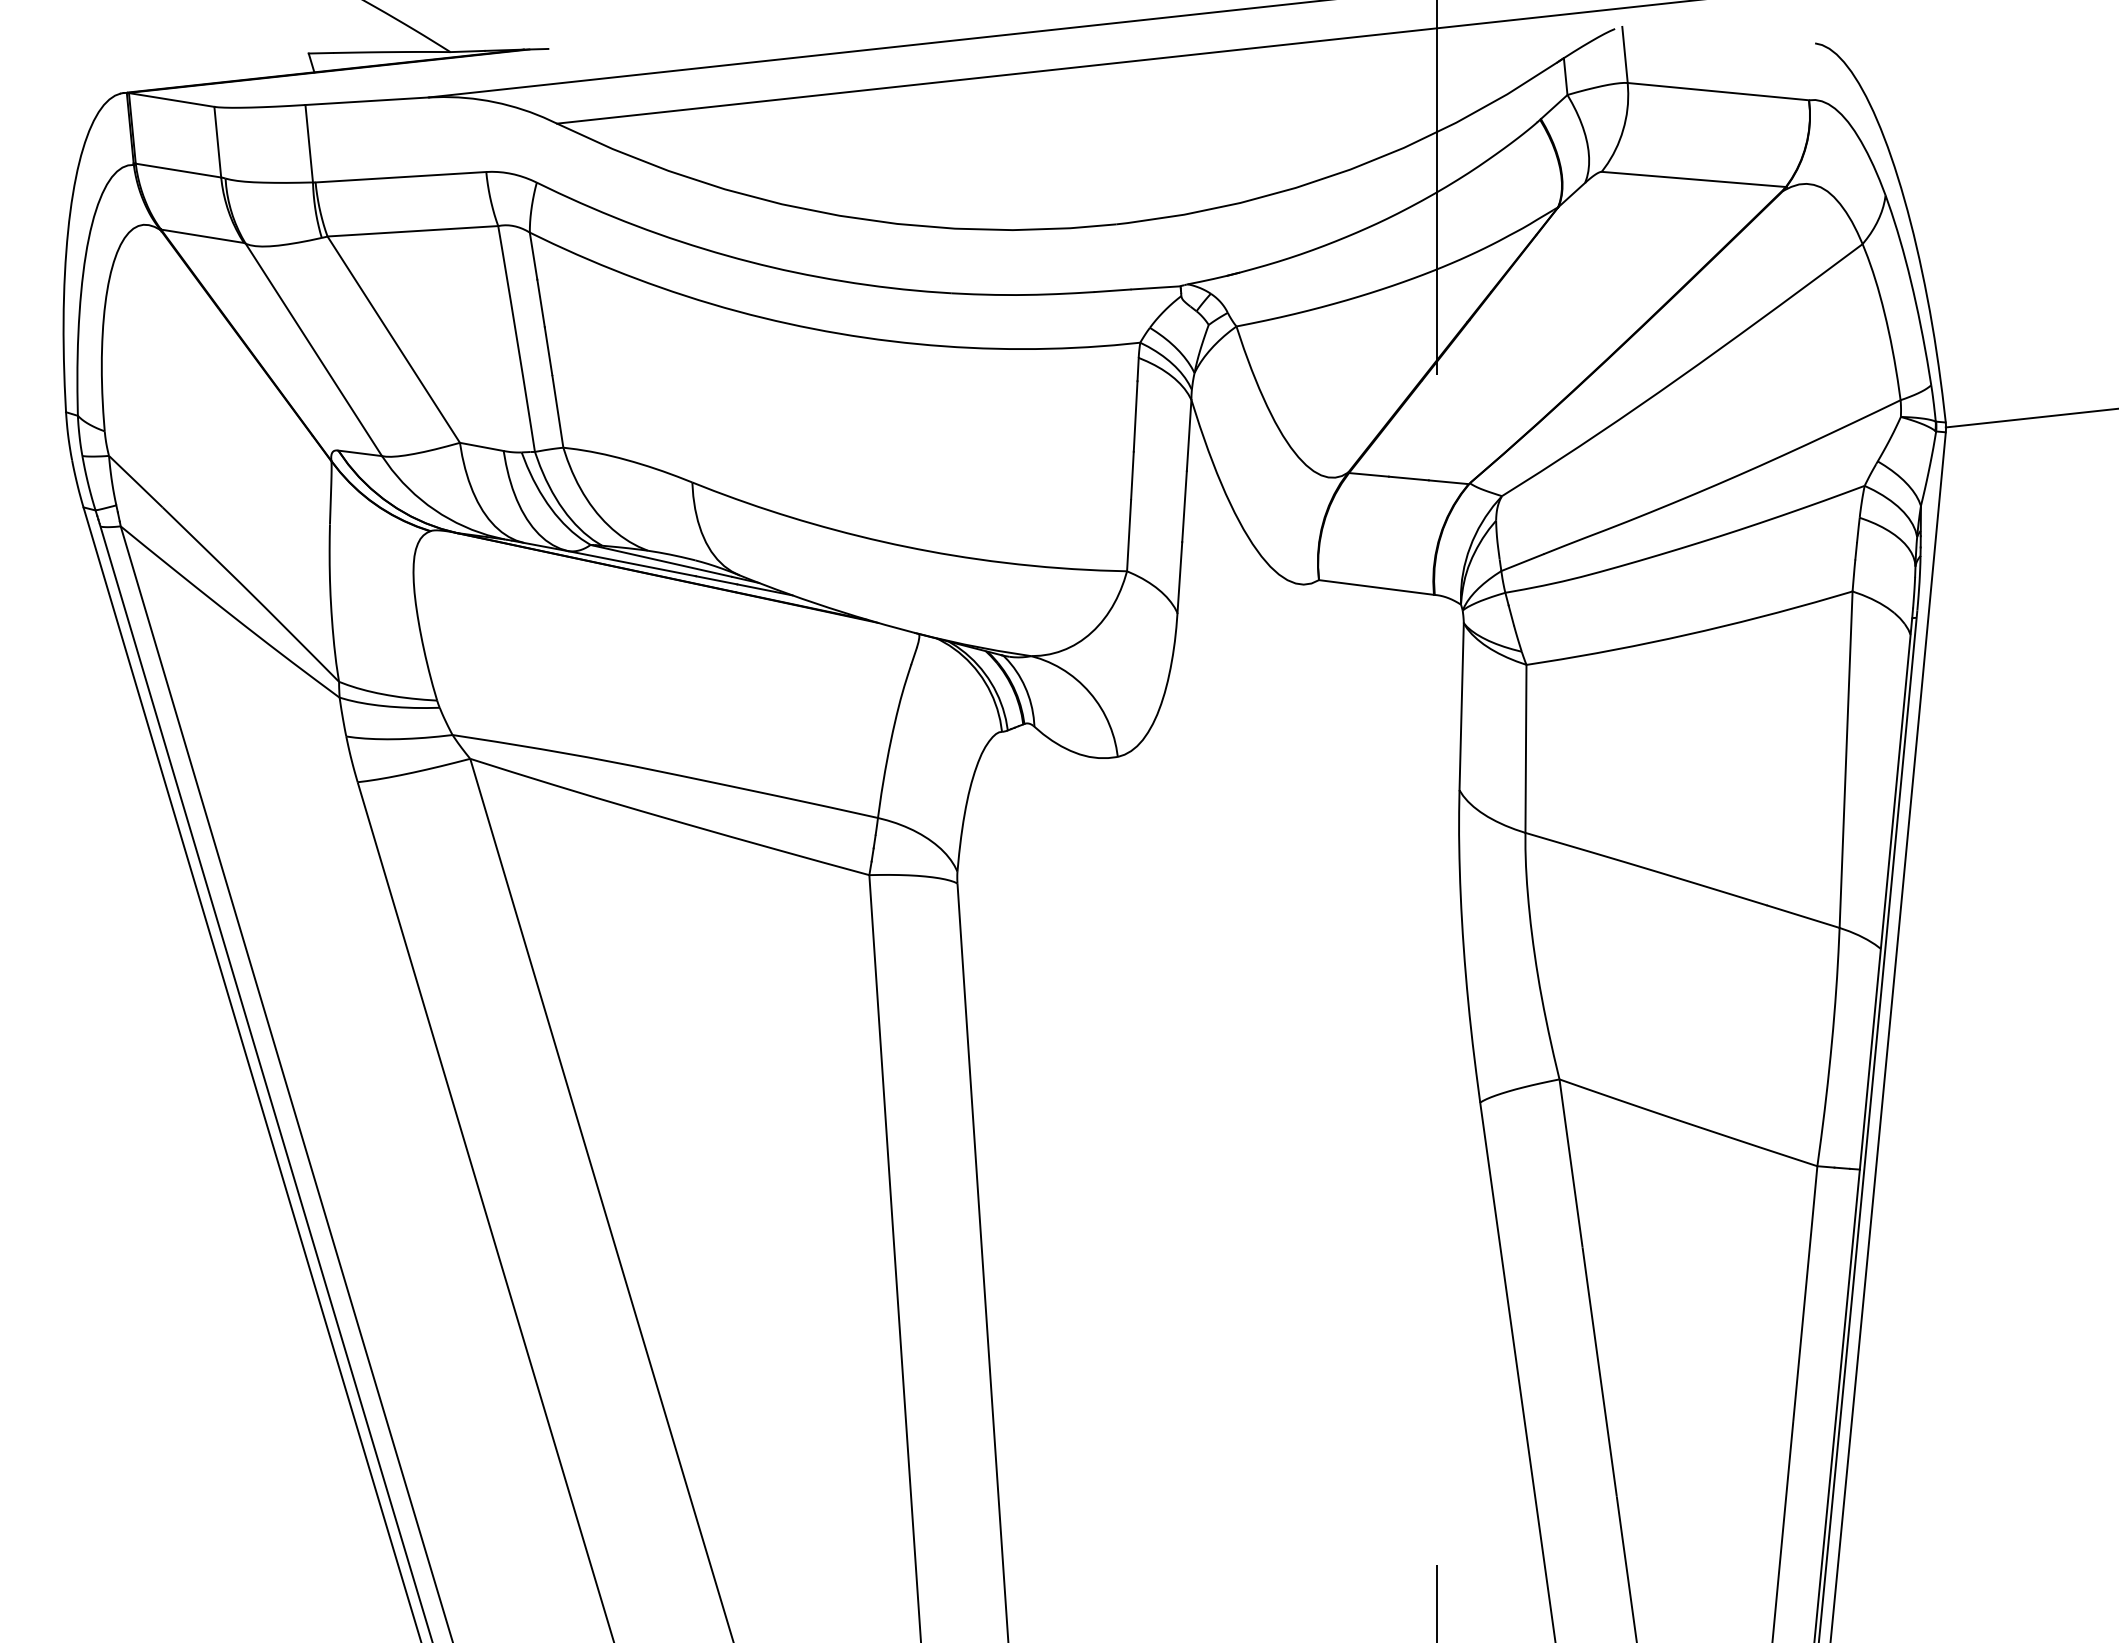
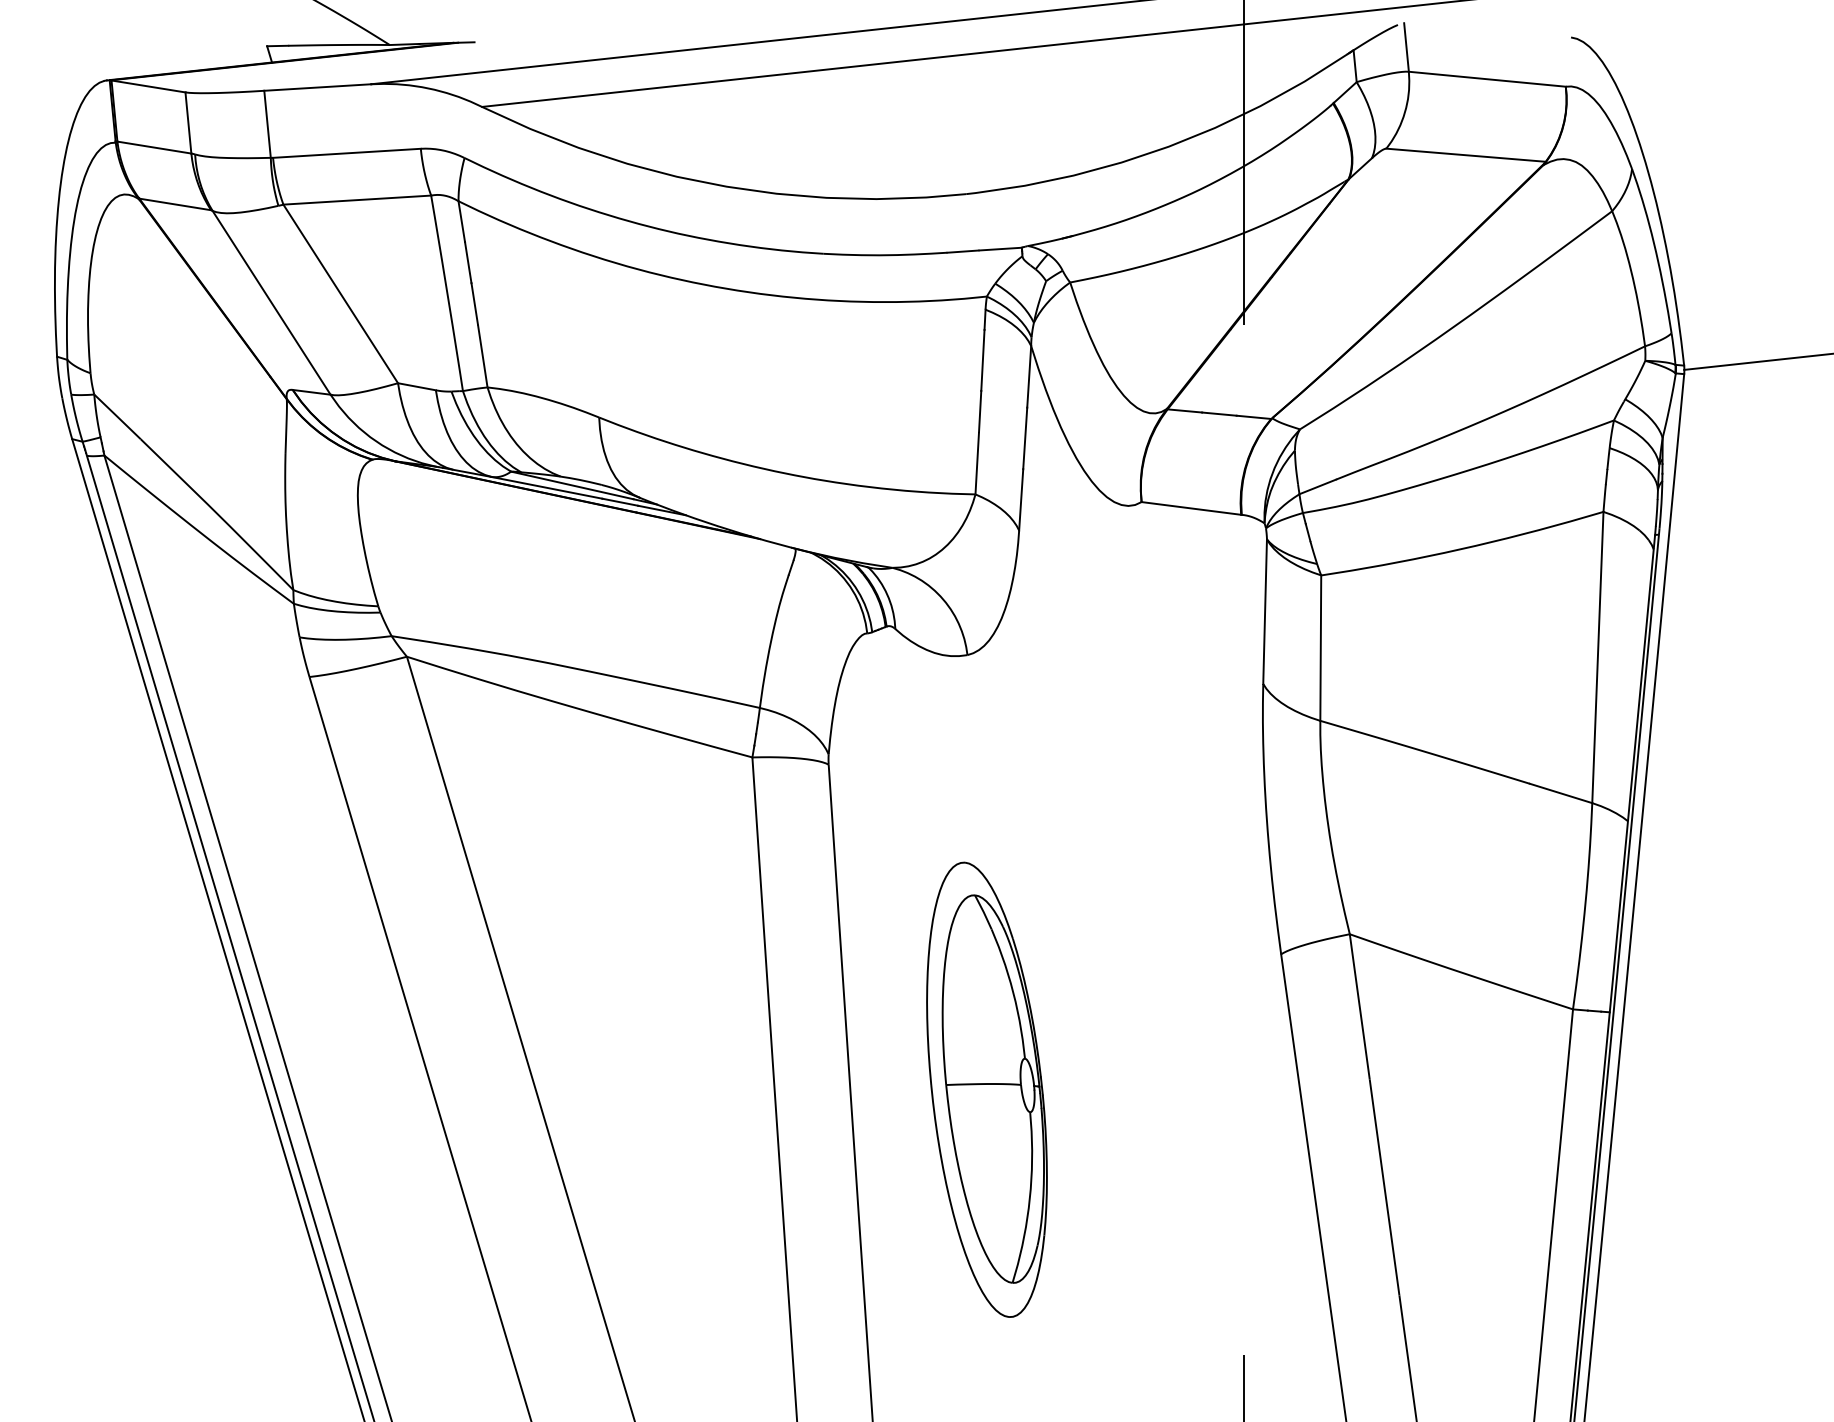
part: (1140, 1258) -> (987, 1089), added

